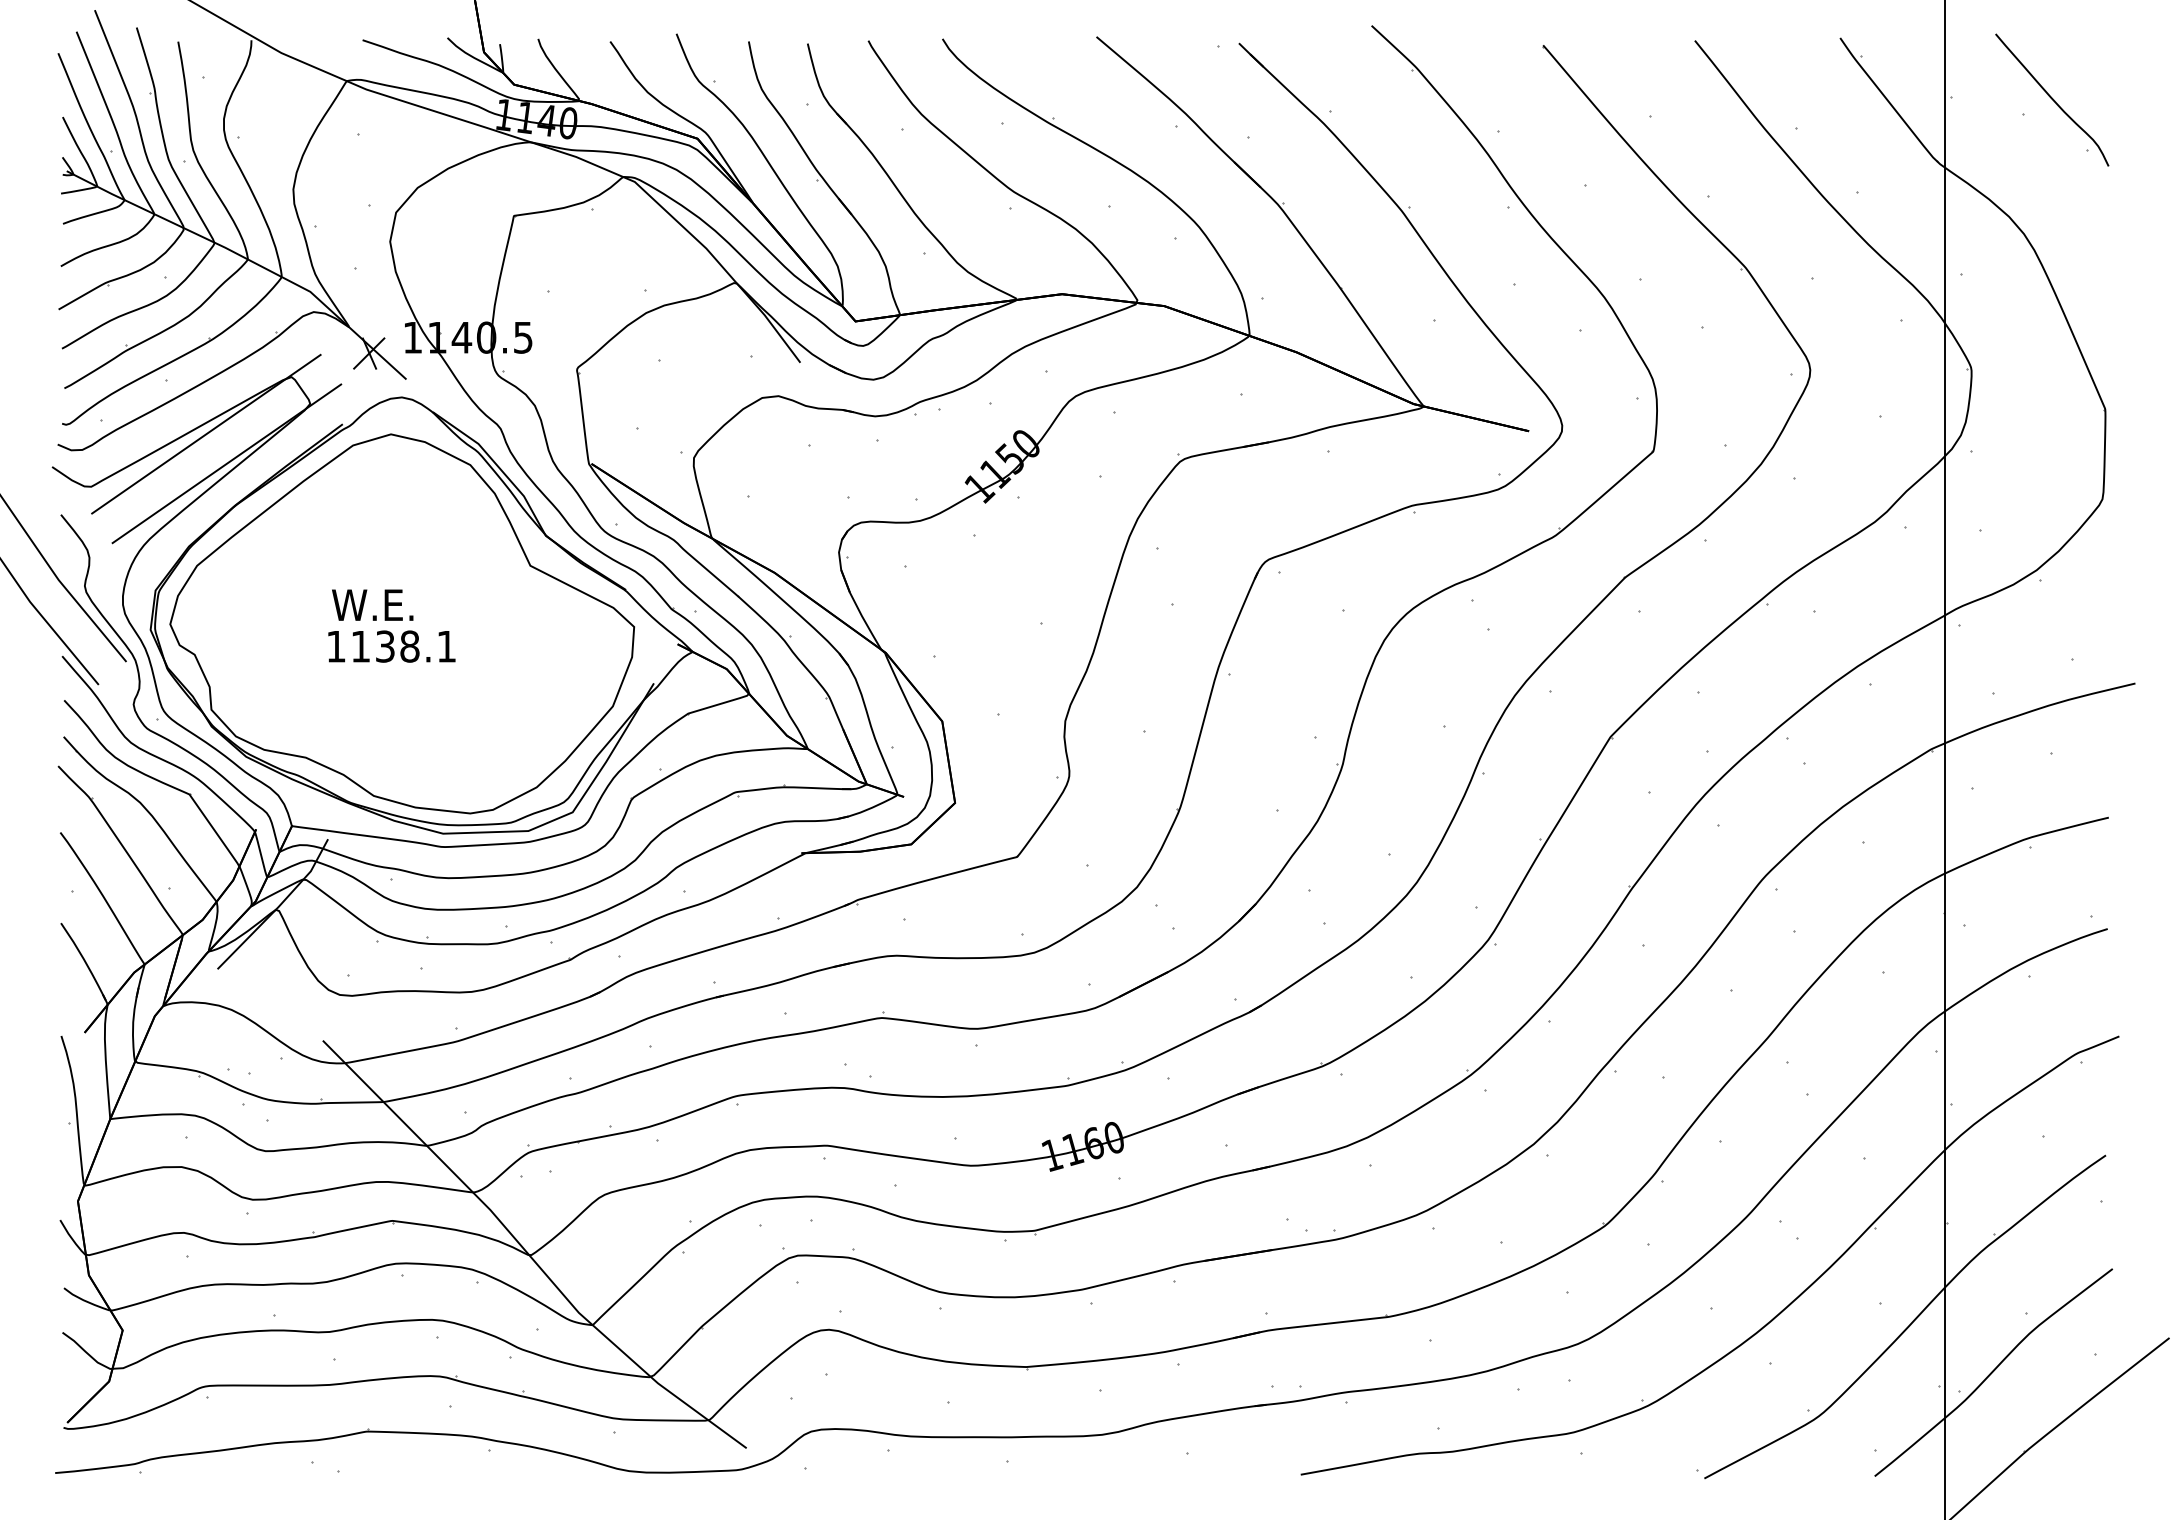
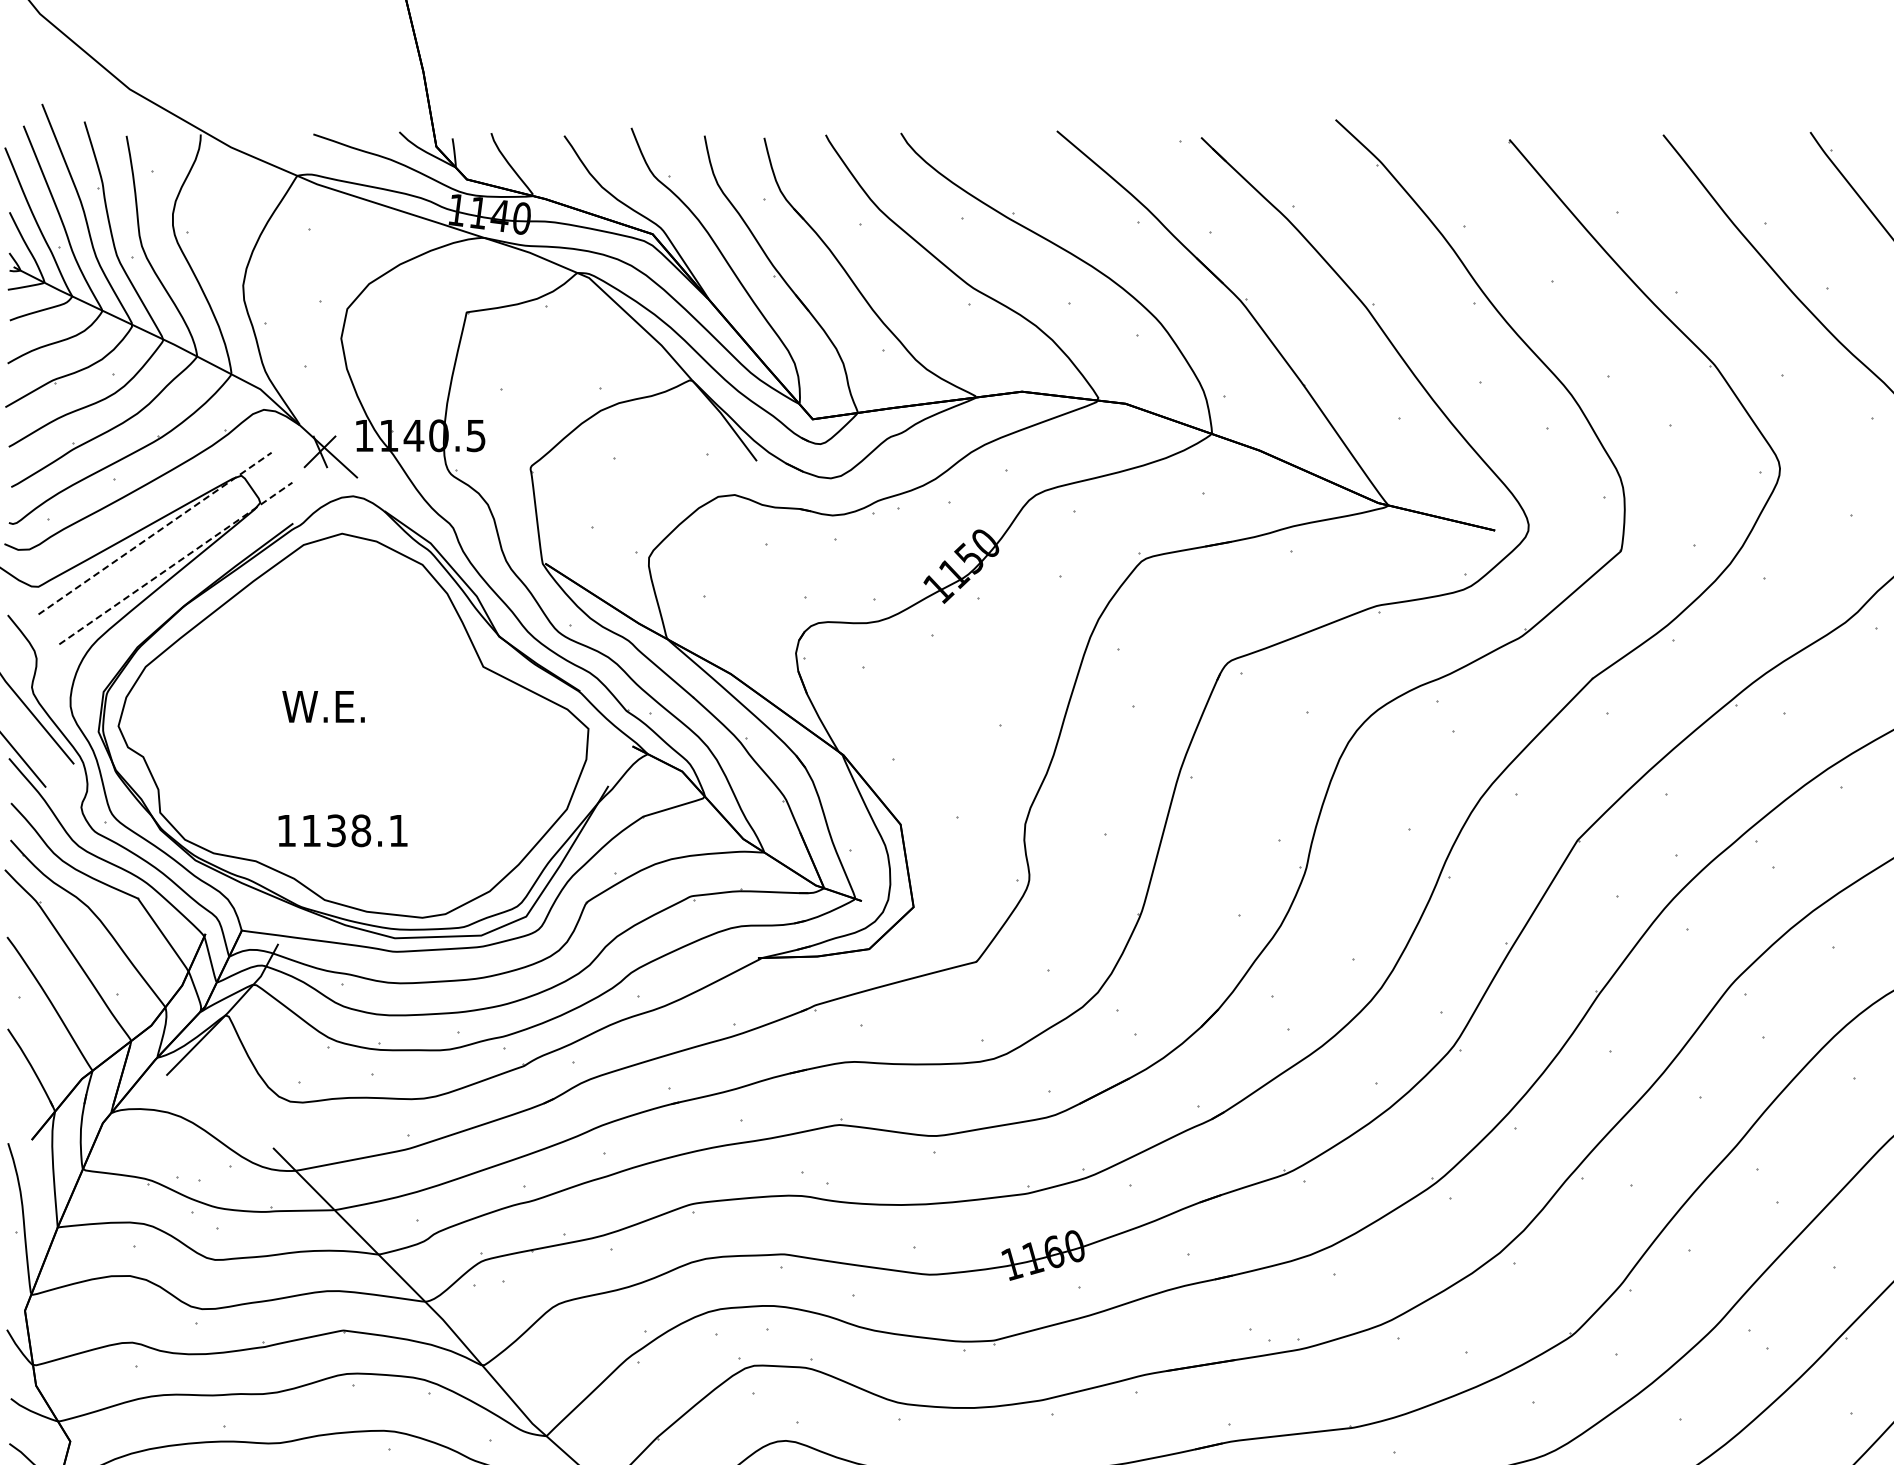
line: (206, 433) -> (155, 532), solid -> dashed
line: (227, 463) -> (176, 563), solid -> dashed
text: (391, 646) -> (342, 830), moved

